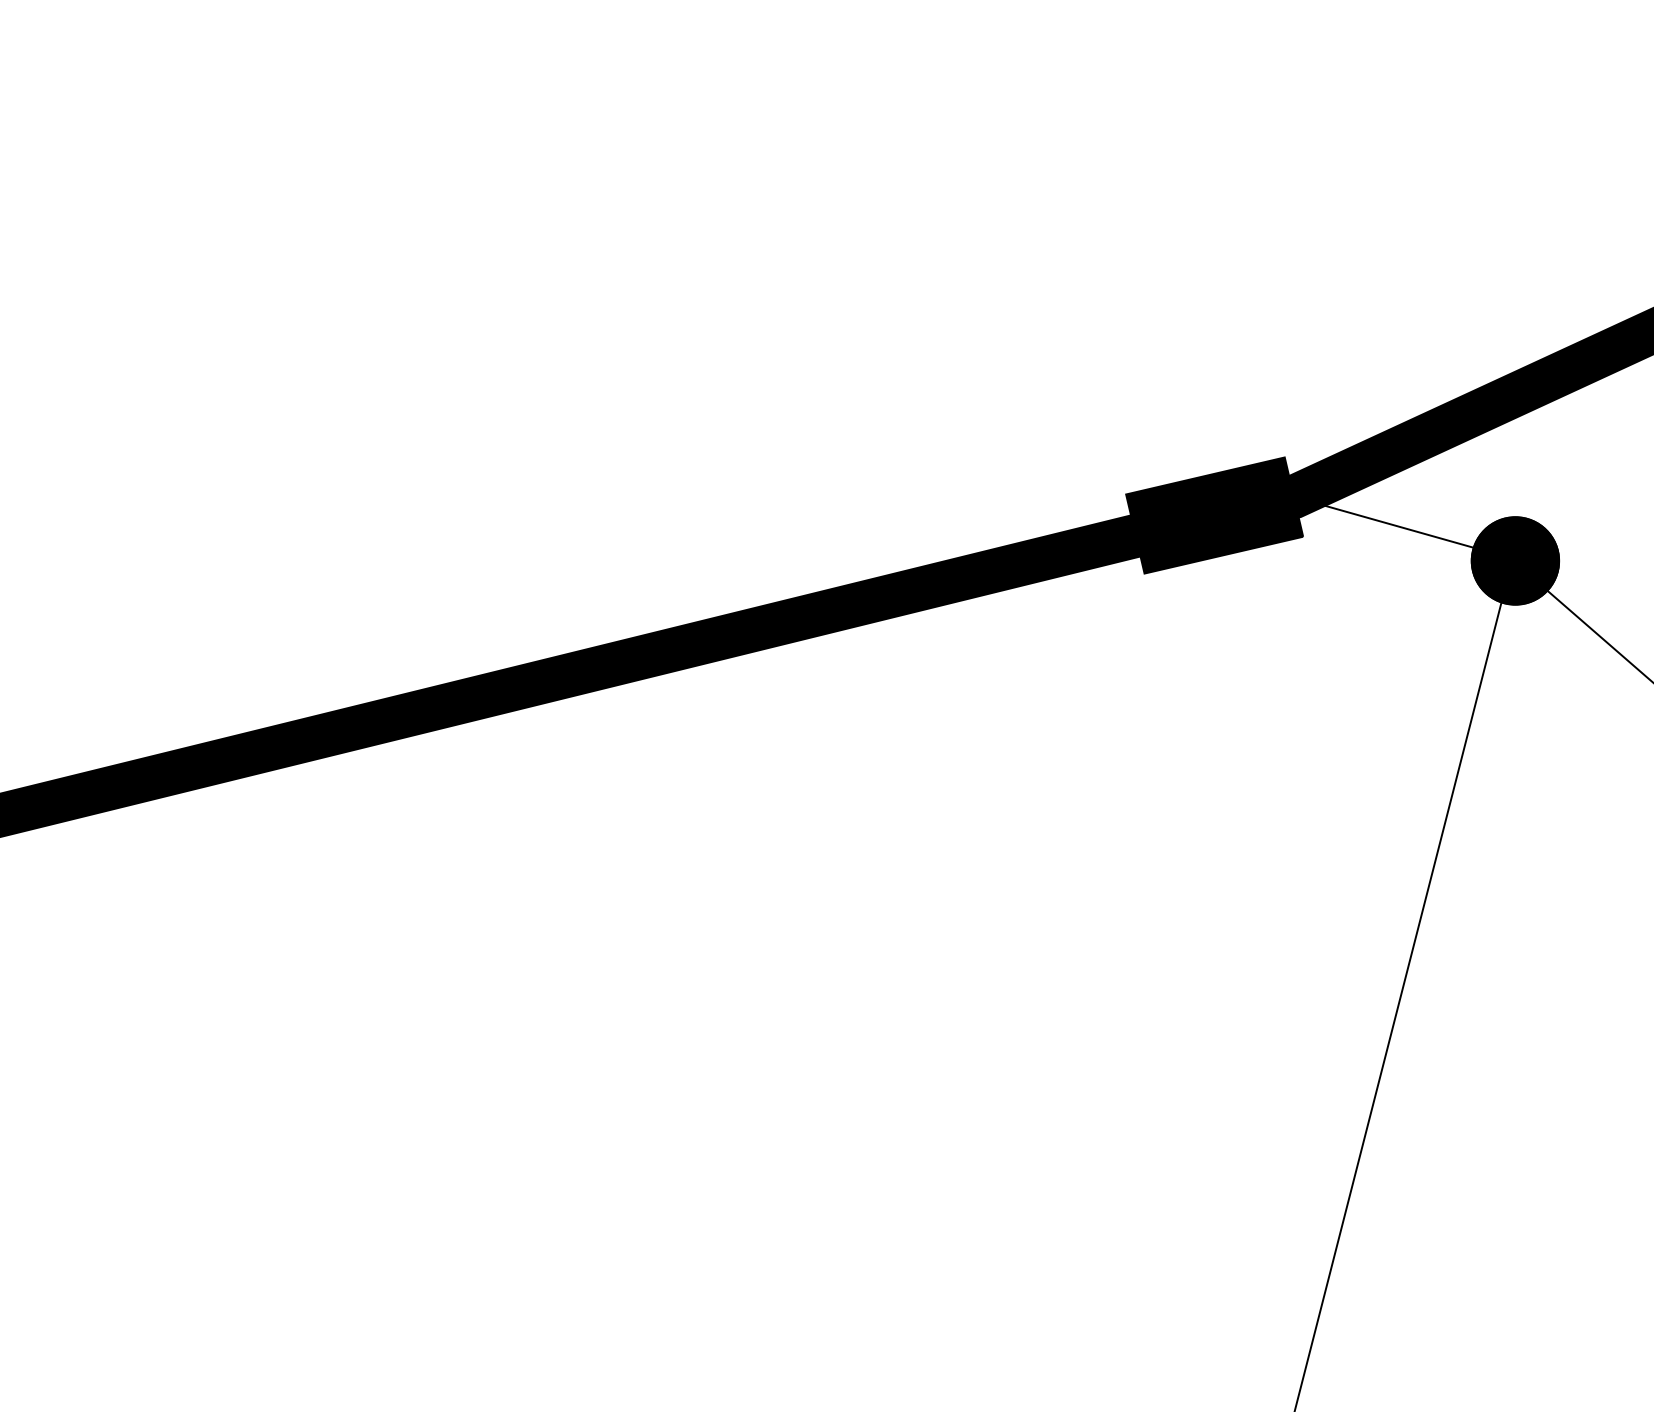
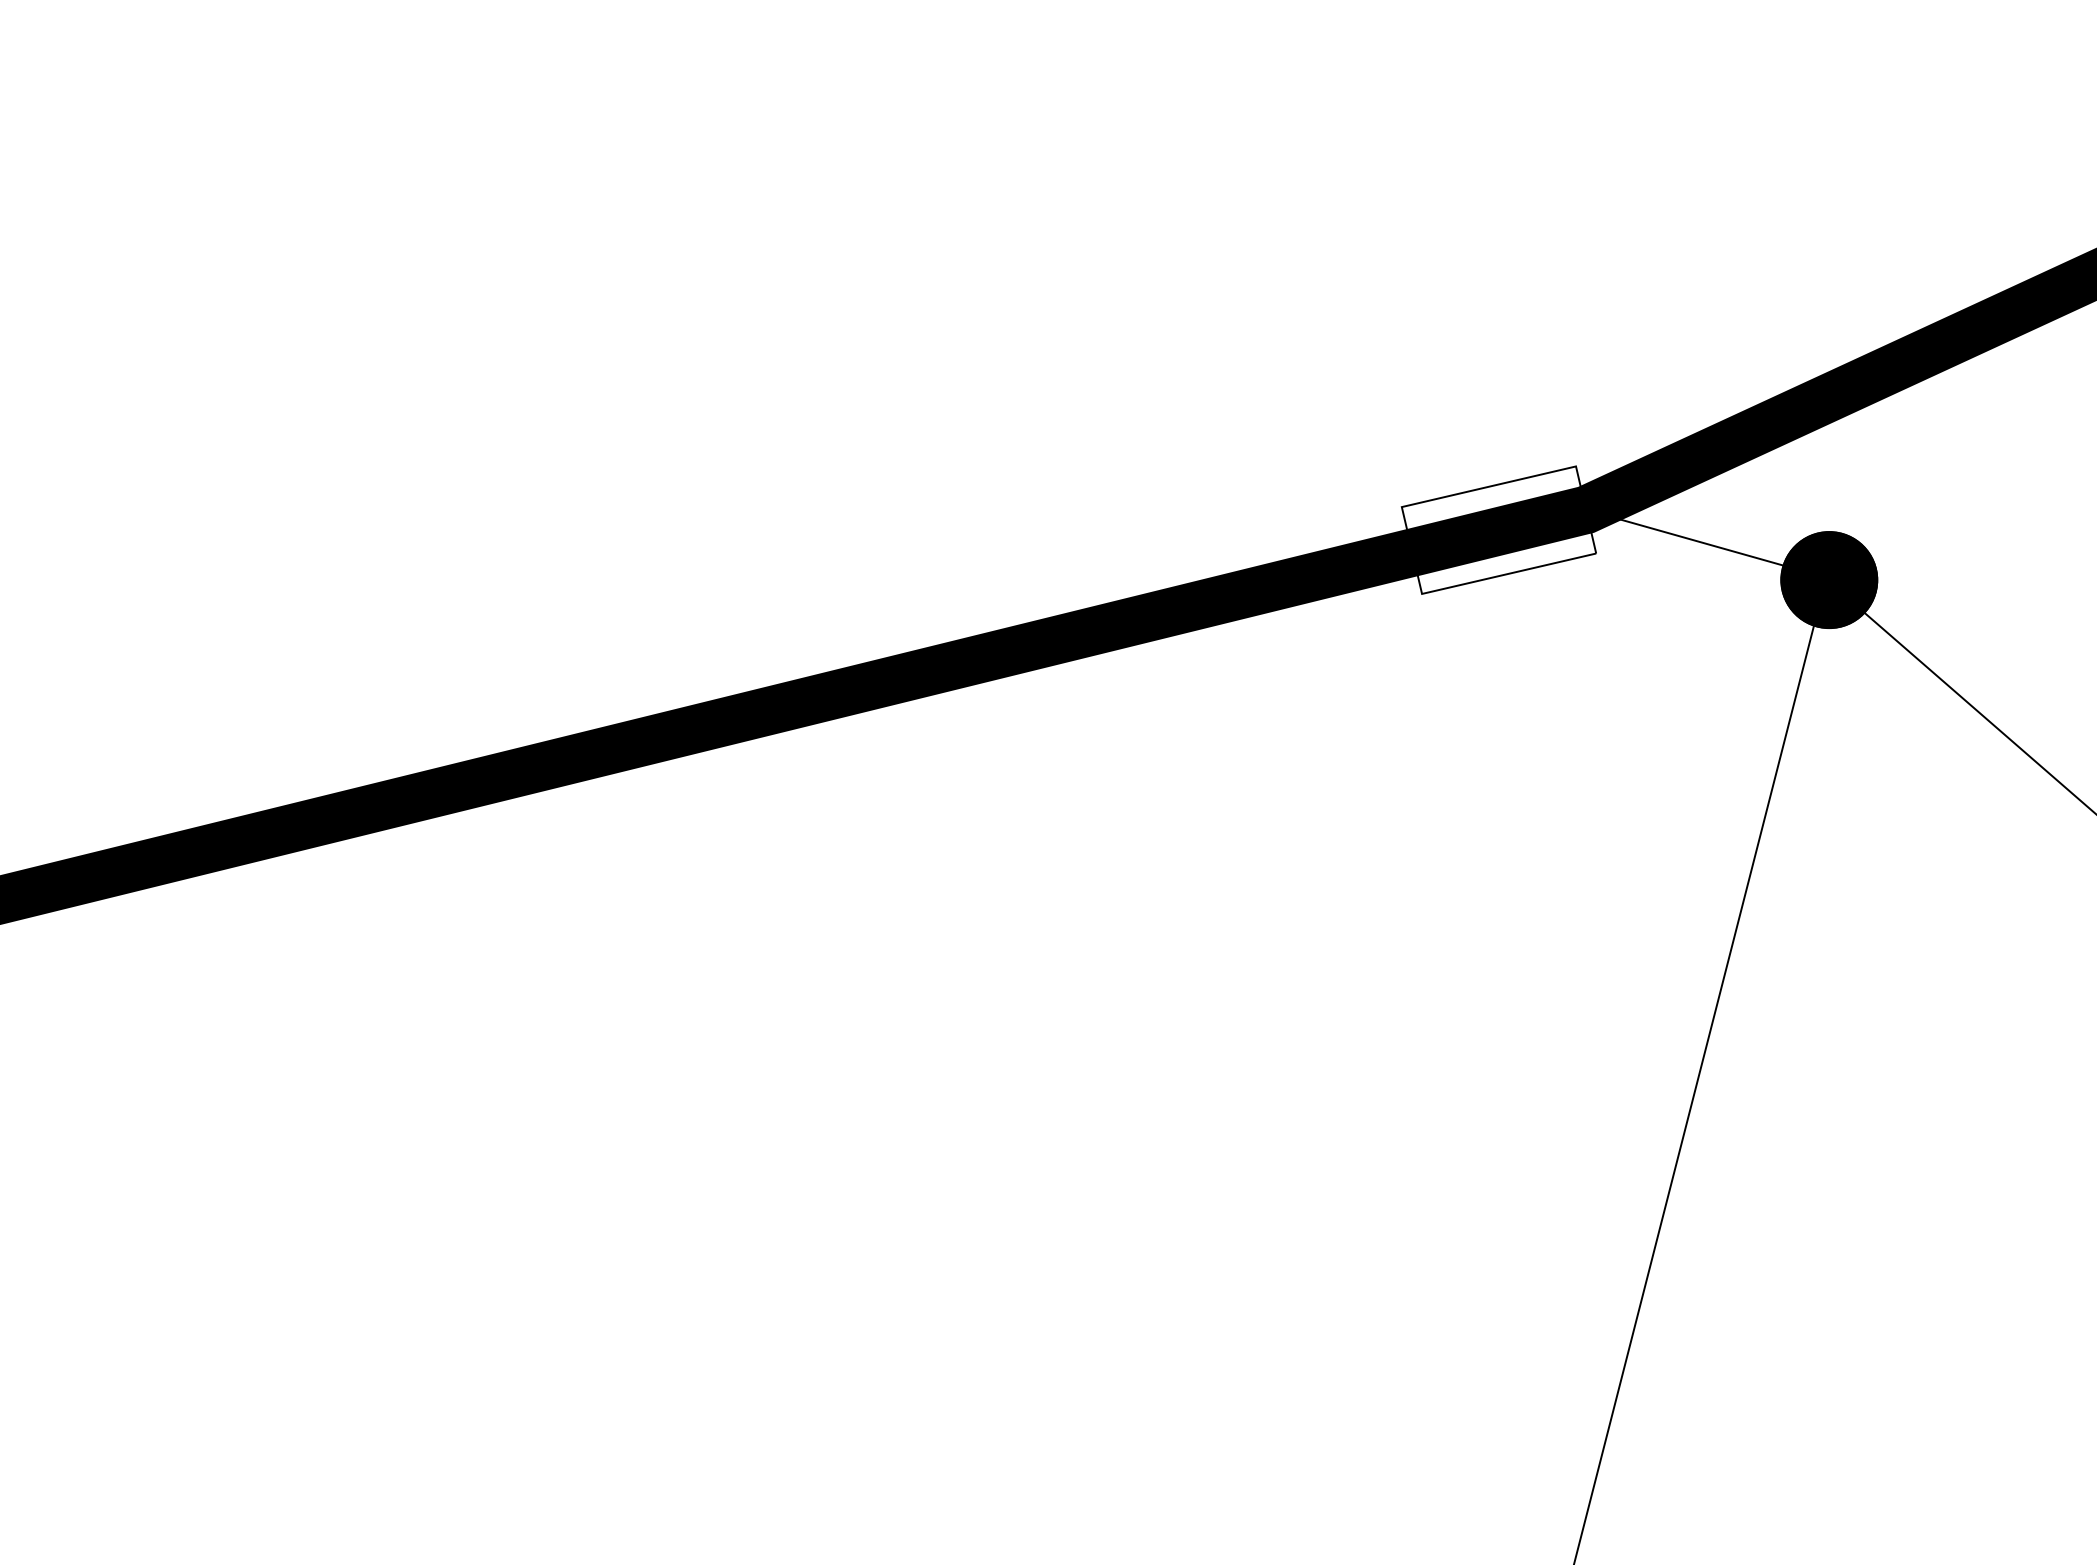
fill: (1214, 514) -> (1498, 529), removed

